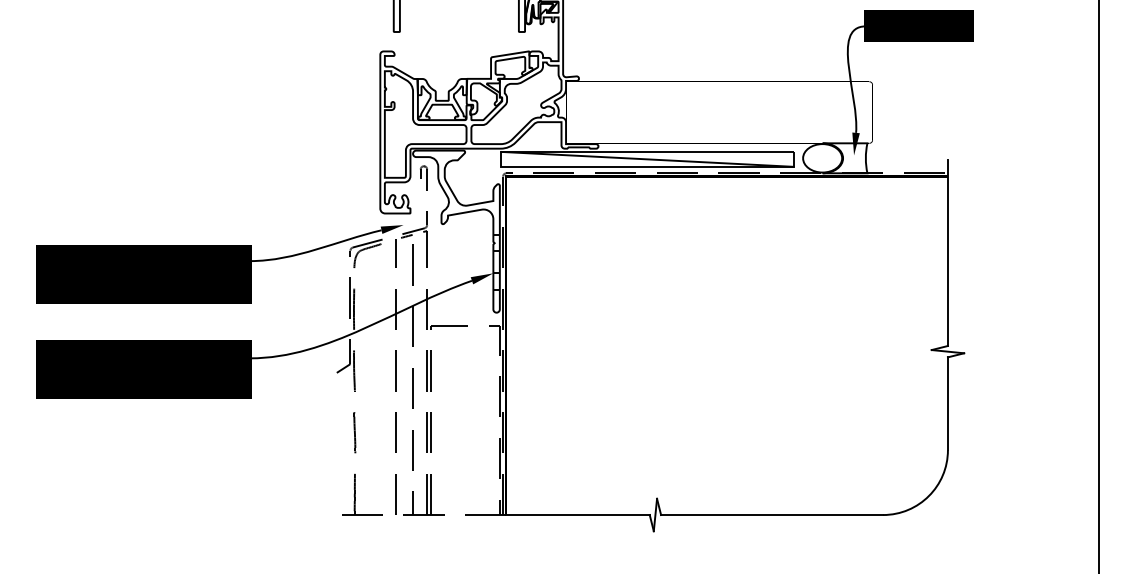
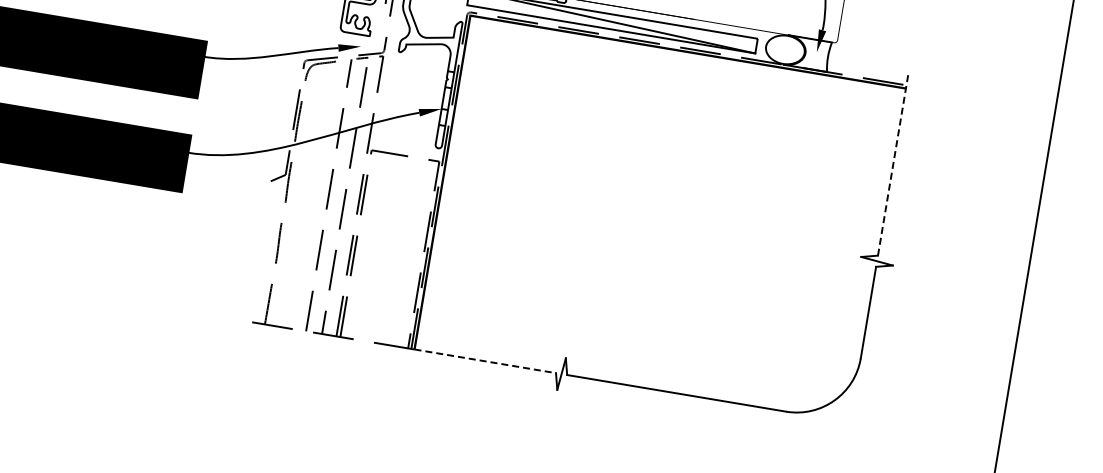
line: (947, 253) -> (892, 164), solid -> dashed
line: (578, 515) -> (485, 361), solid -> dashed

